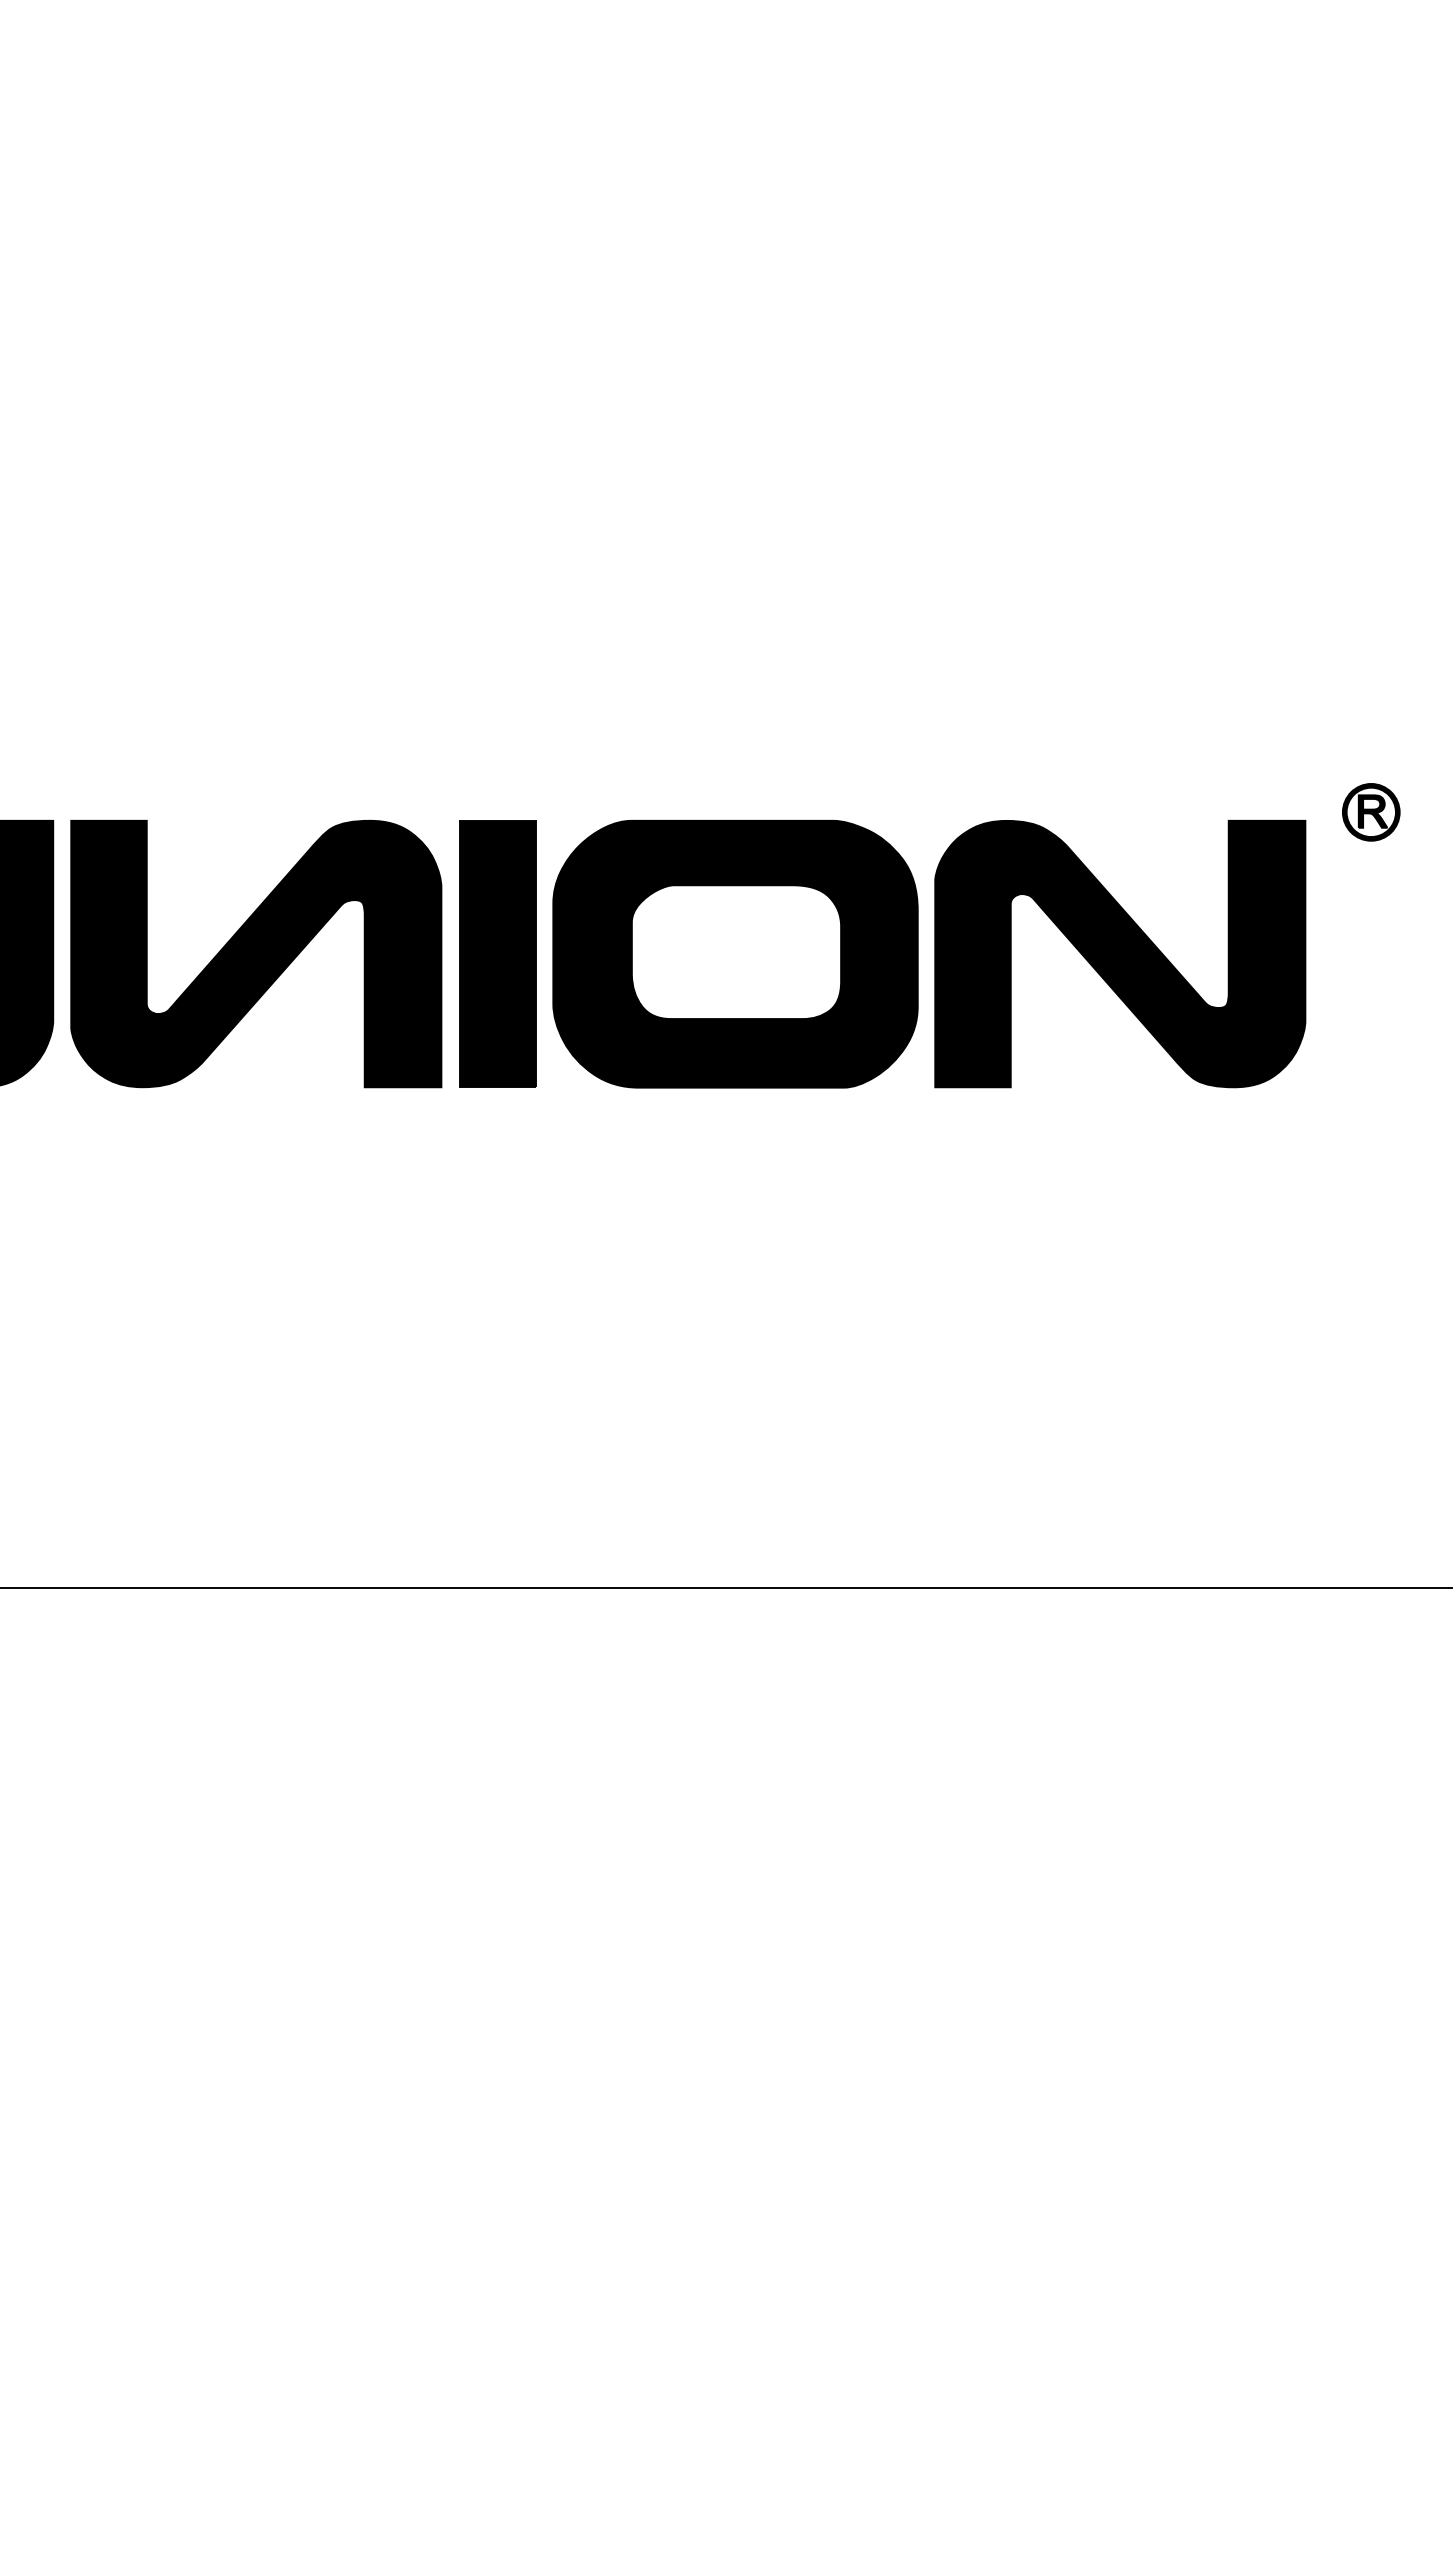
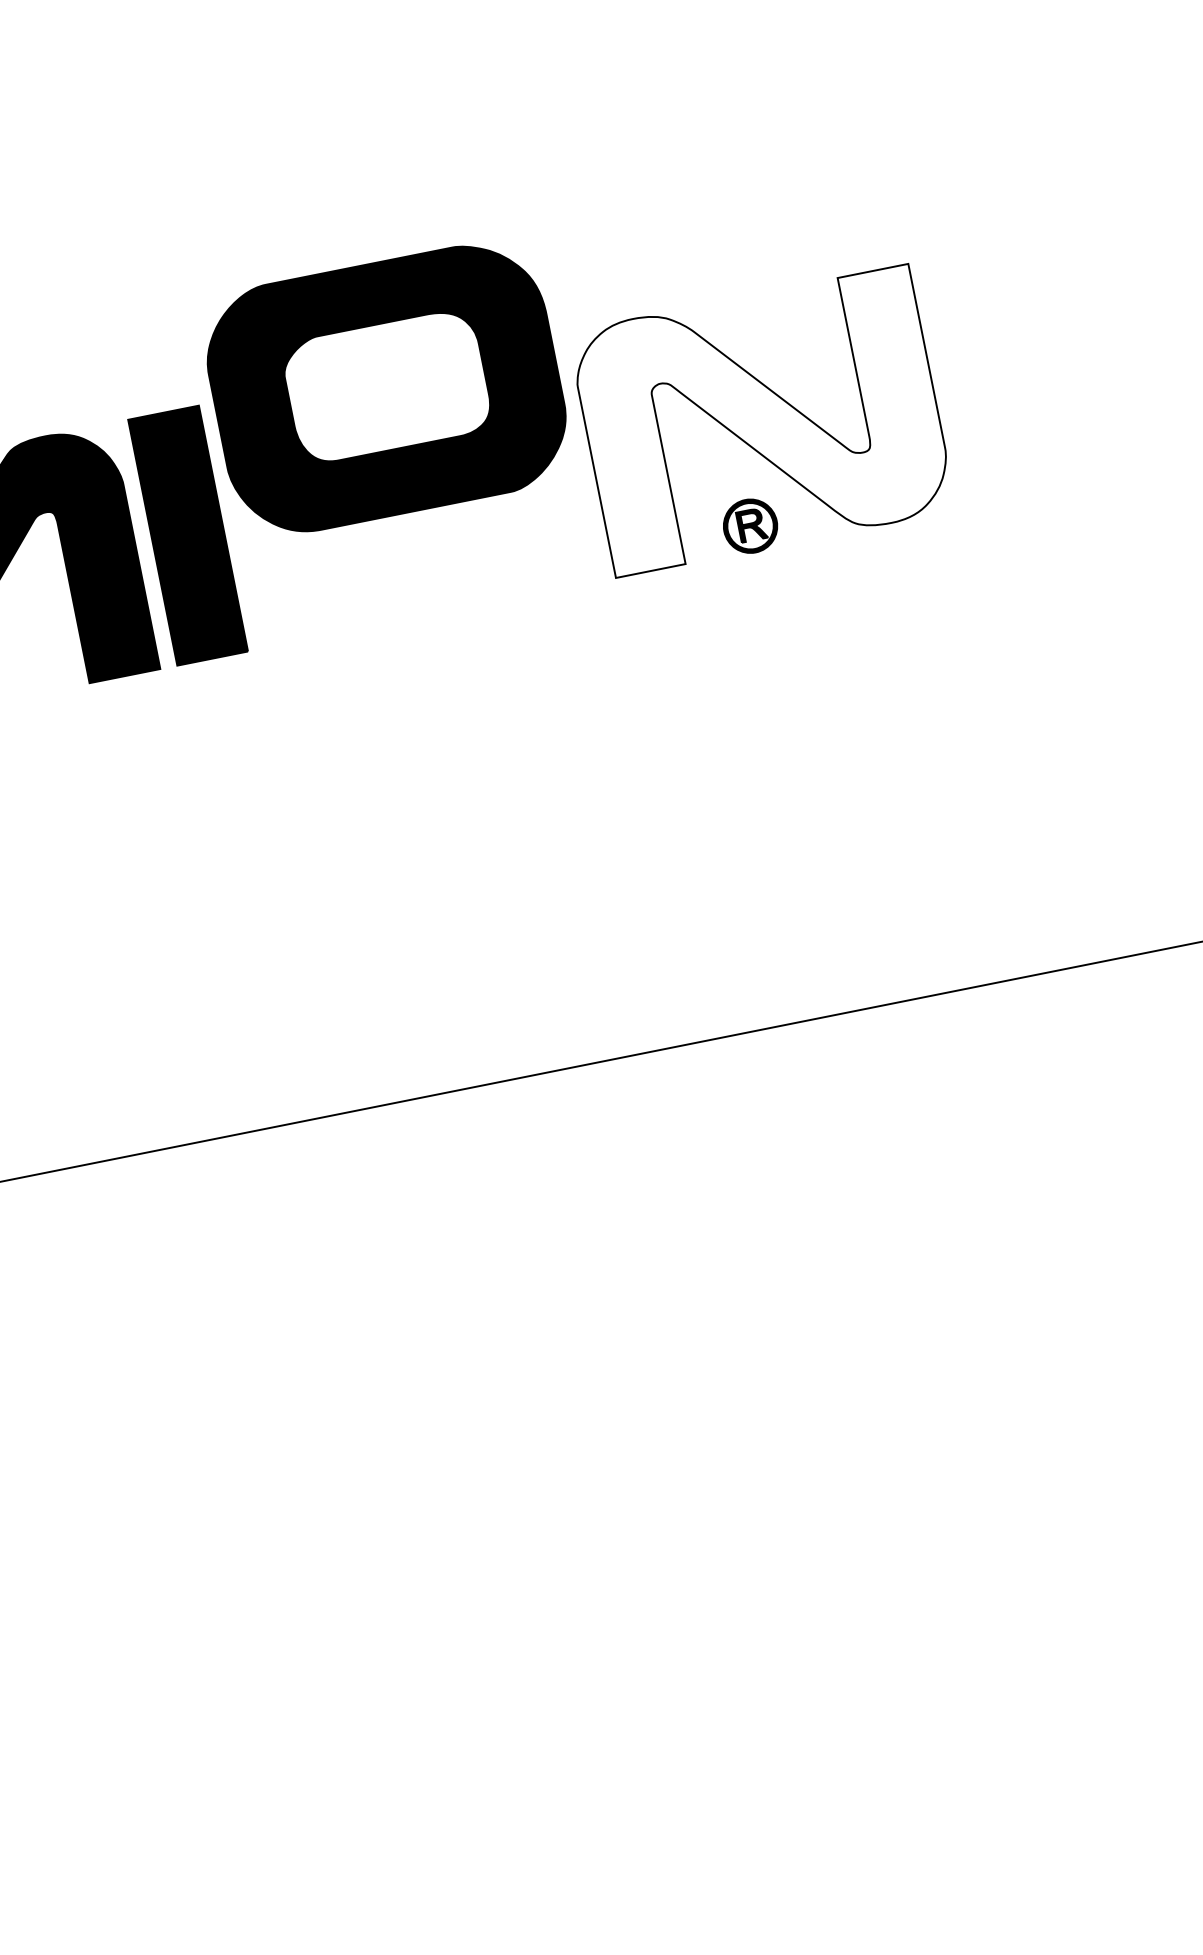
part: (1371, 812) -> (750, 526), moved
part: (735, 953) -> (386, 388), moved
fill: (1120, 953) -> (762, 420), removed

